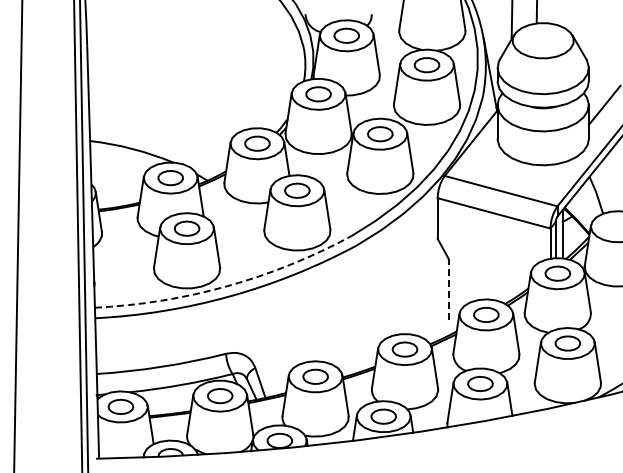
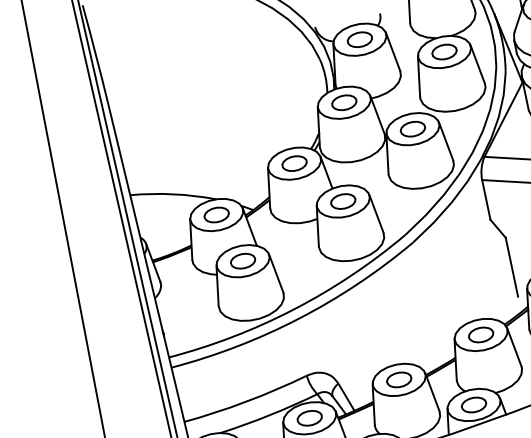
arc: (227, 286) -> (294, 309), dashed -> solid
line: (448, 289) -> (511, 267), dashed -> solid

